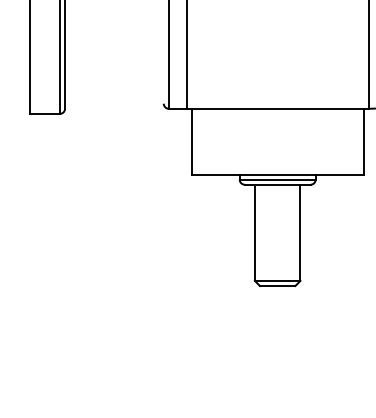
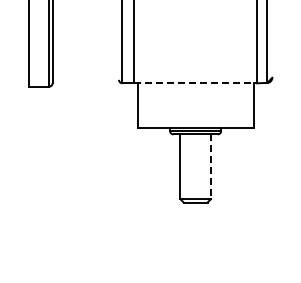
line: (278, 109) -> (196, 83), solid -> dashed
line: (299, 233) -> (210, 167), solid -> dashed

